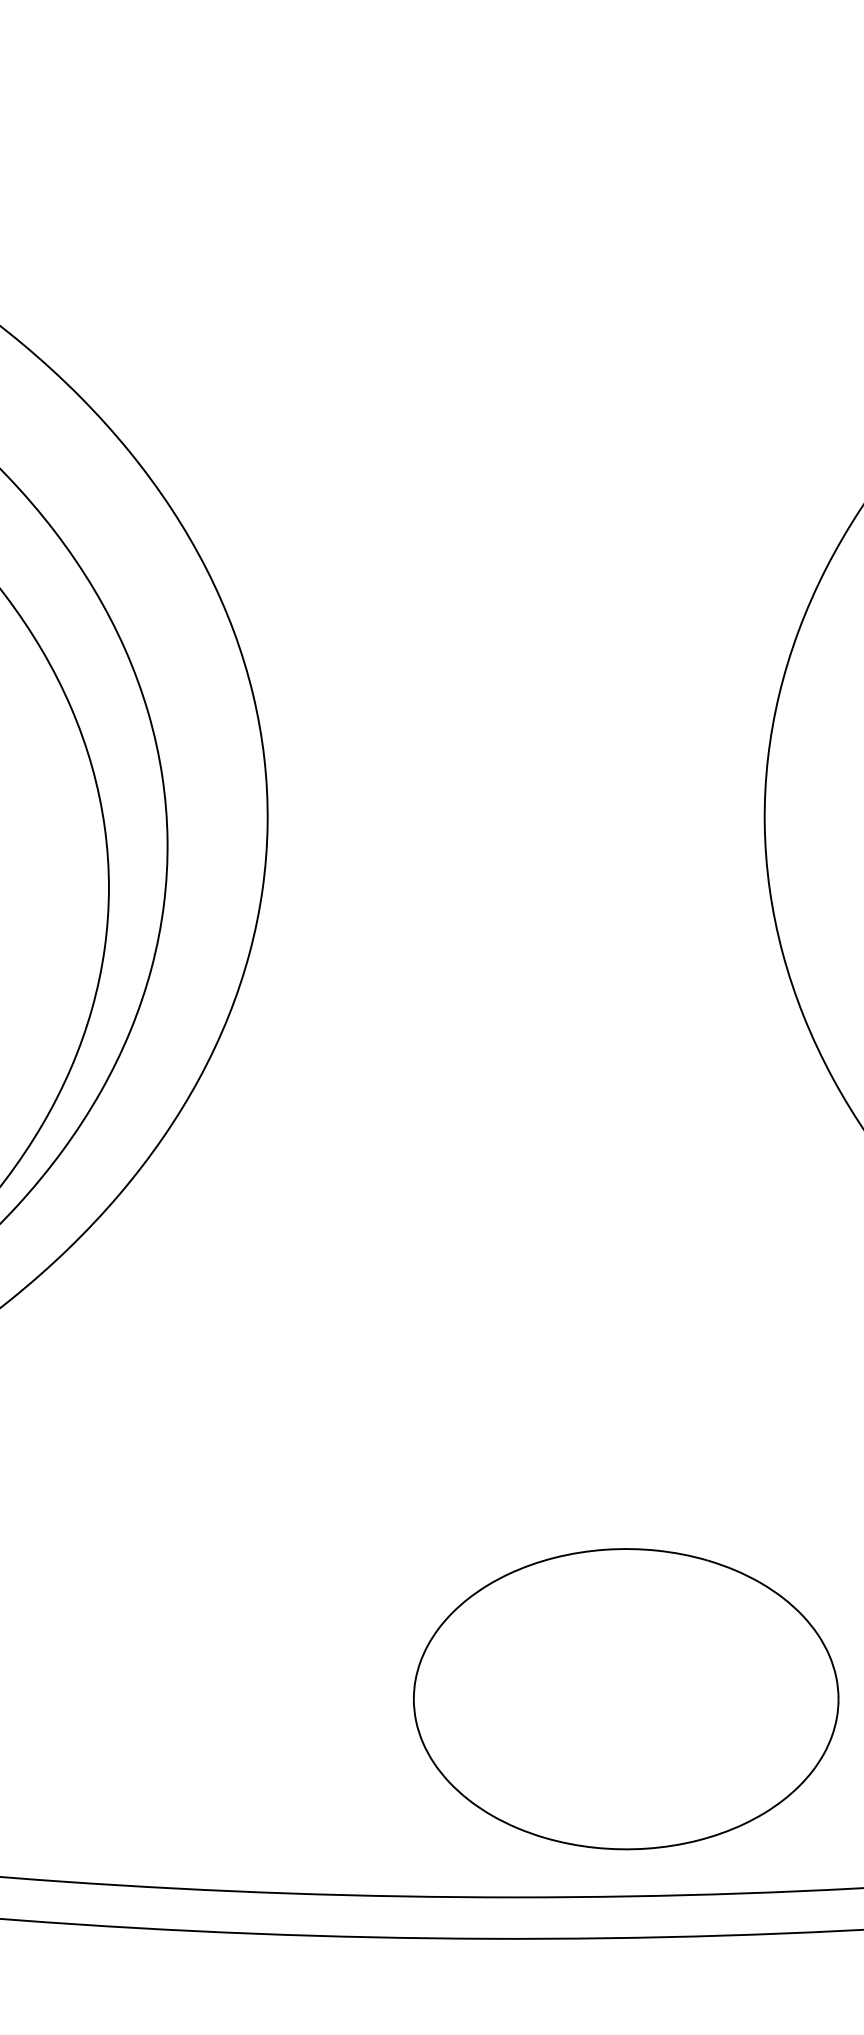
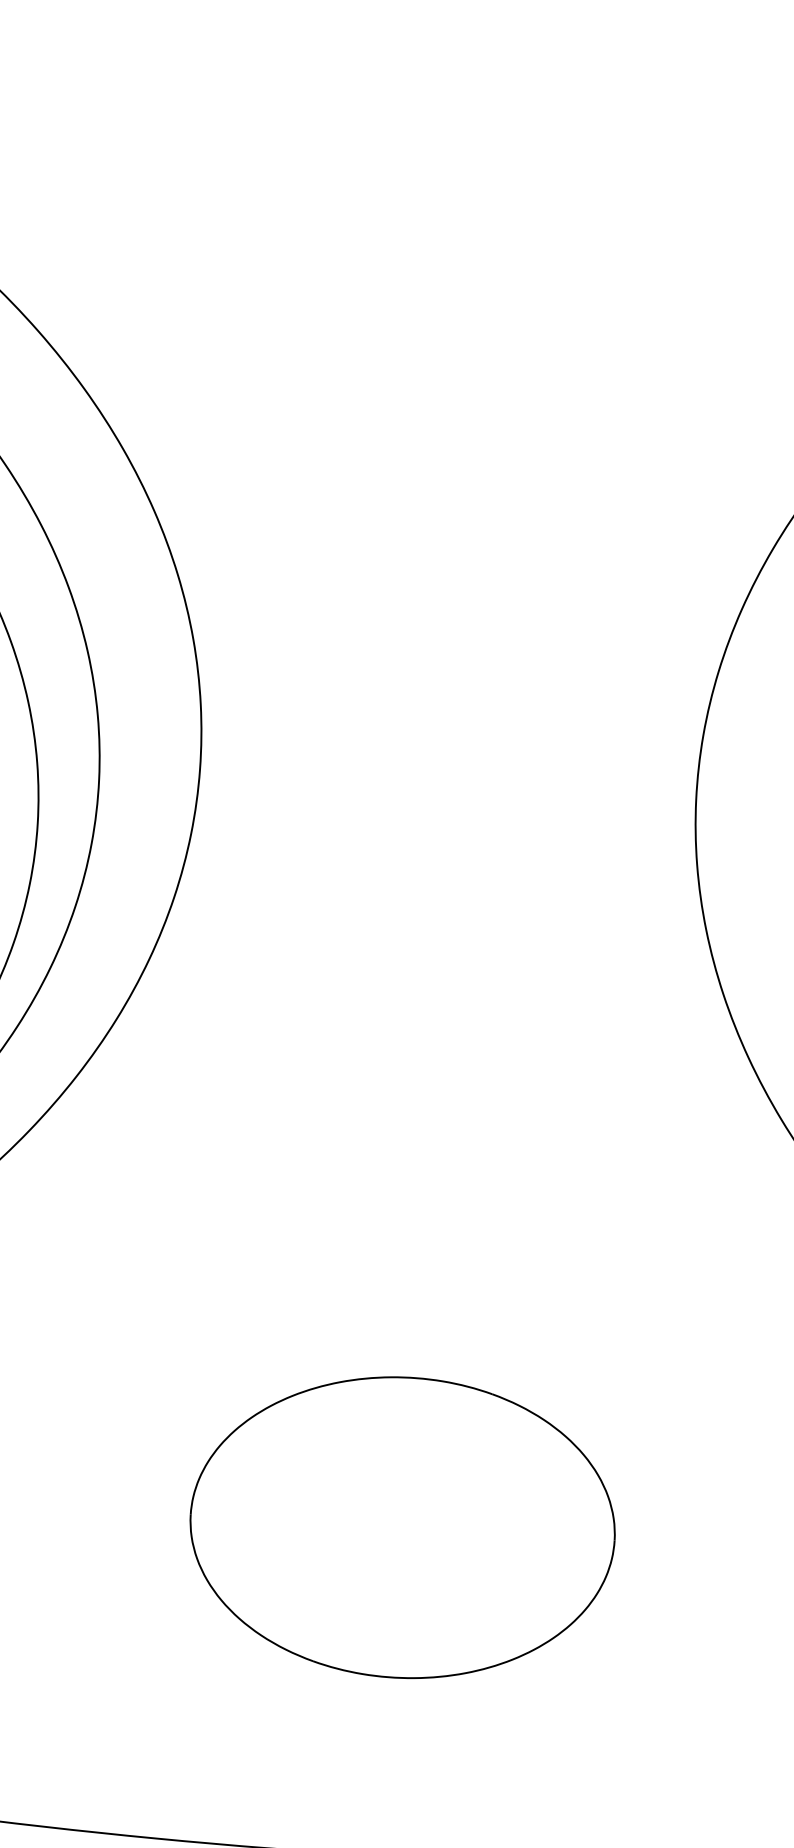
part: (626, 1699) -> (402, 1528), moved

